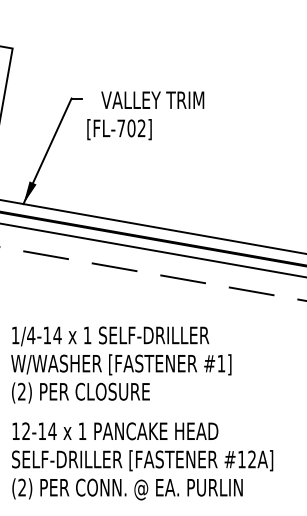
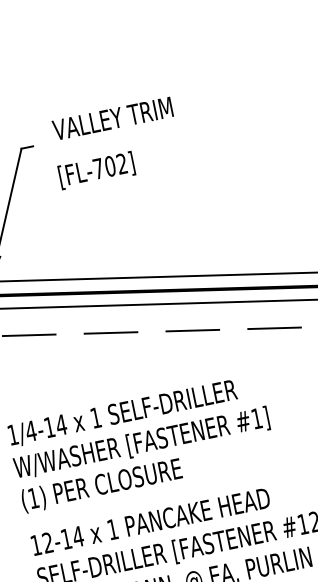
text: (152, 99) -> (112, 118), moved
text: (119, 129) -> (96, 170), moved
text: (21, 391) -> (33, 498), (2) -> (1)

